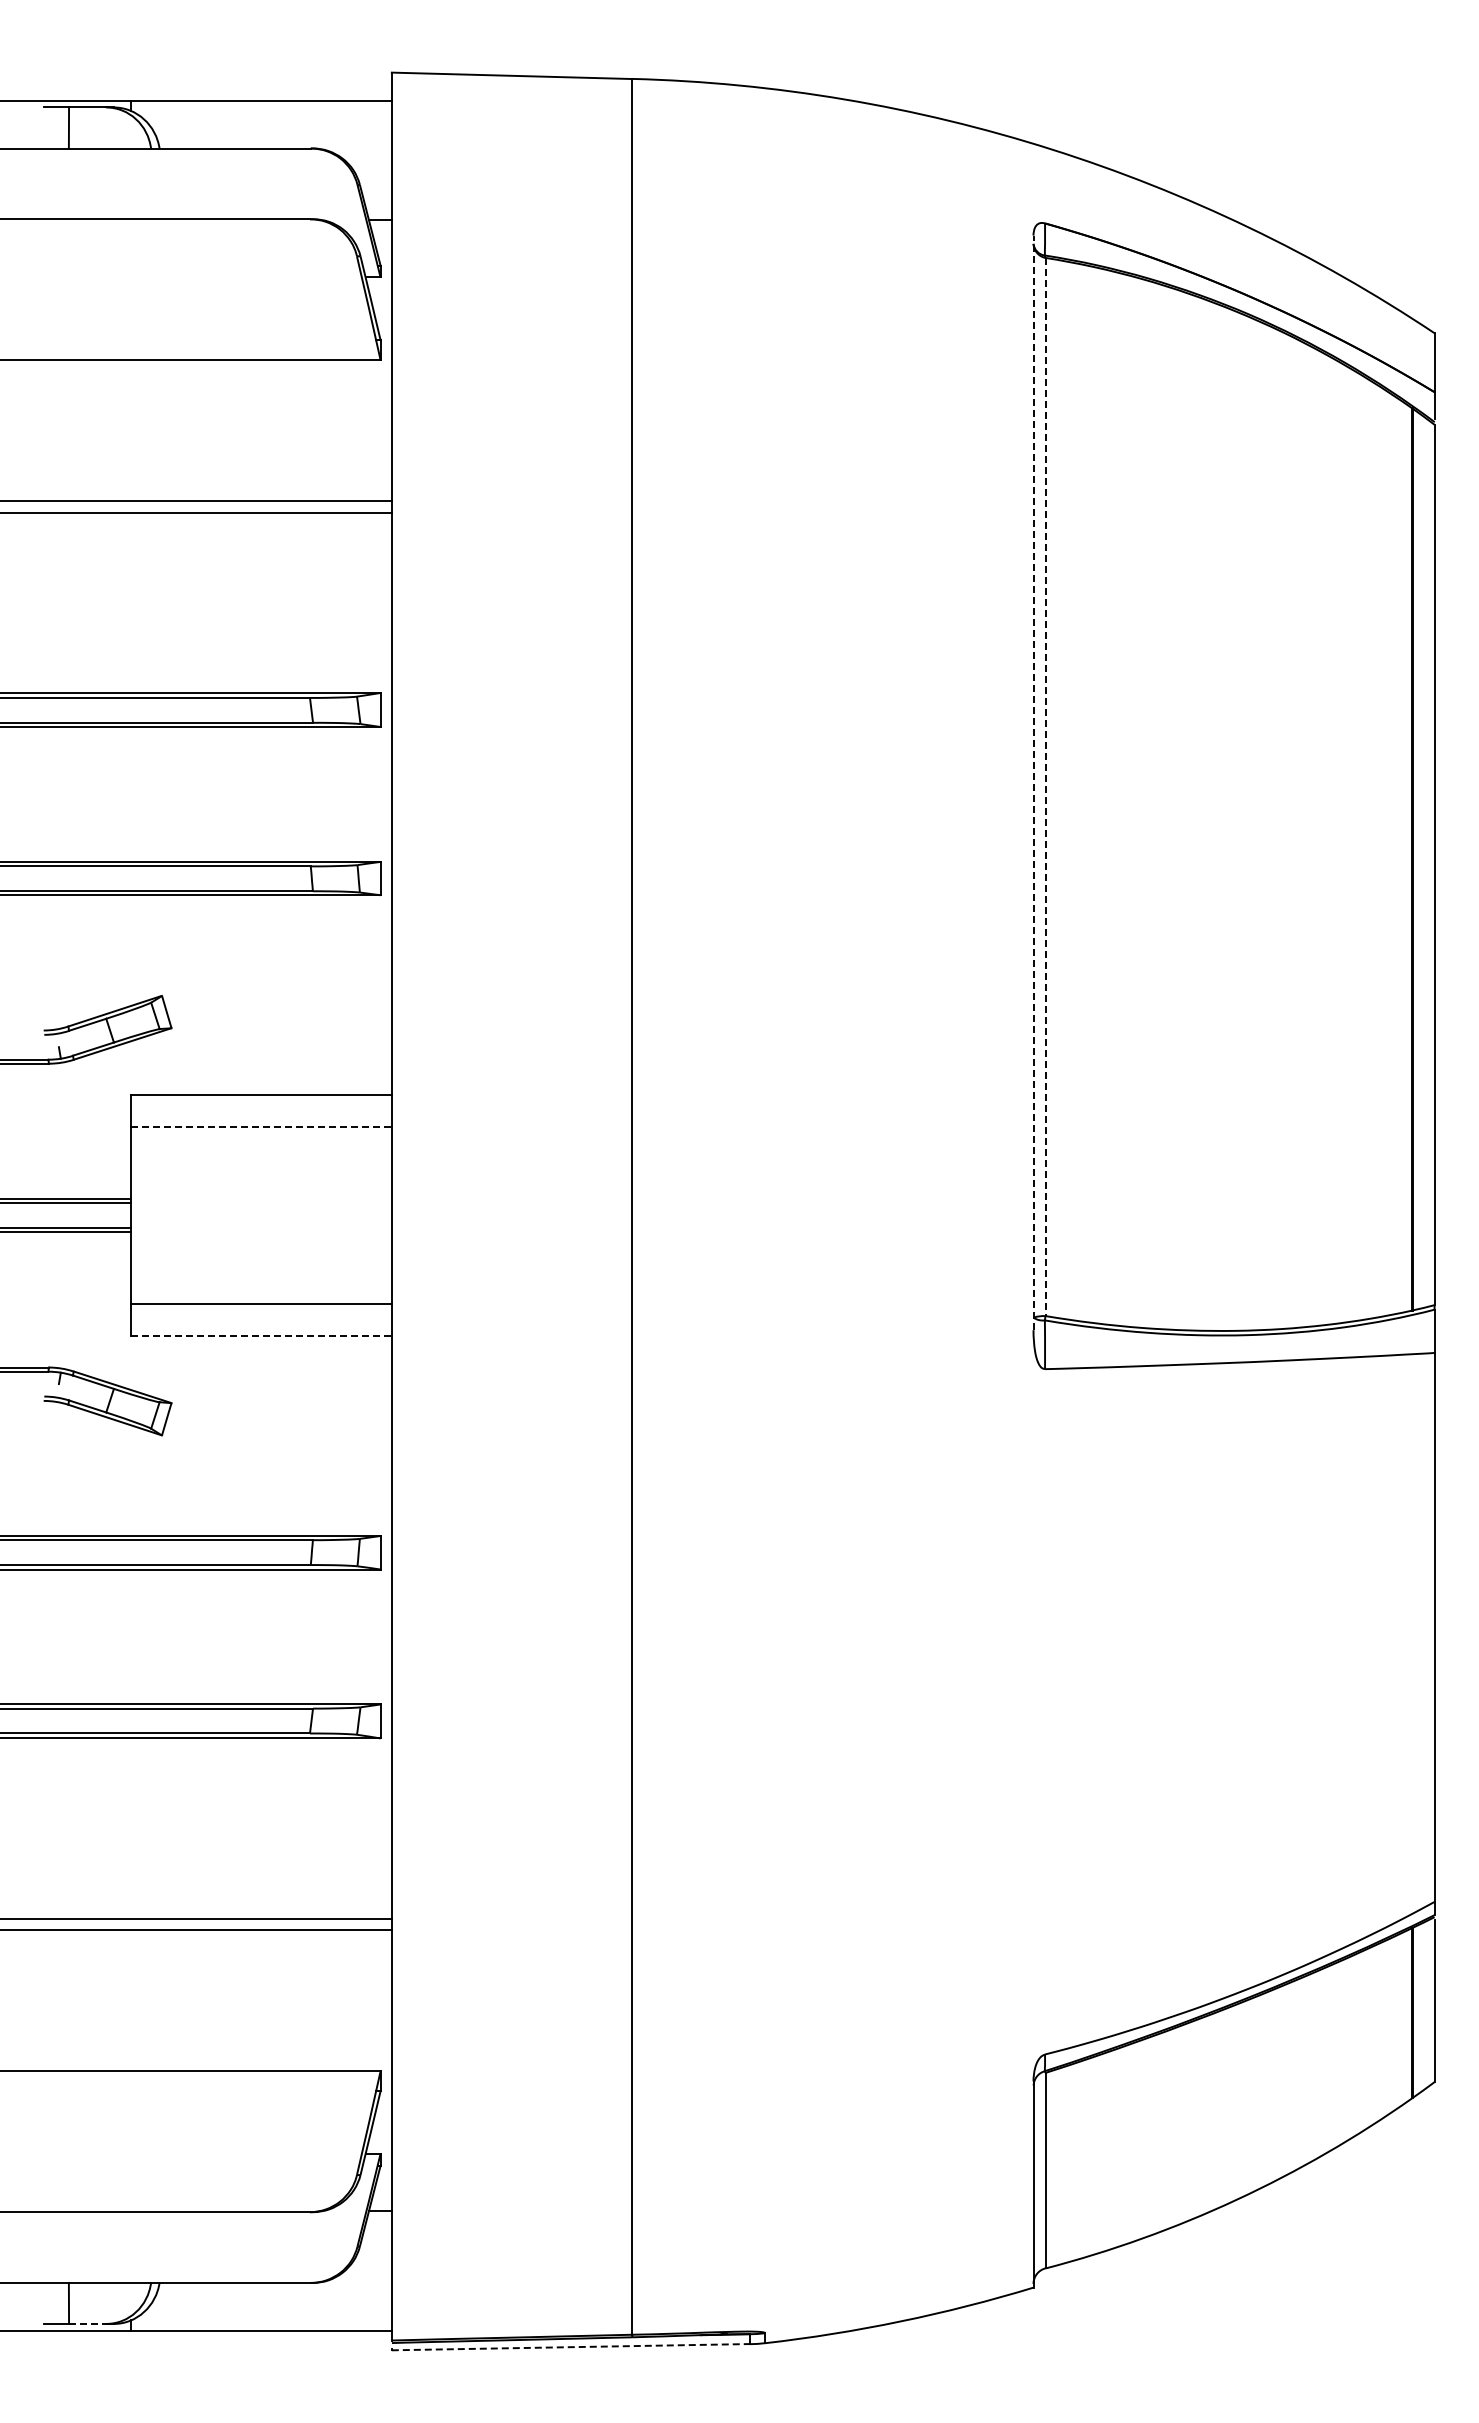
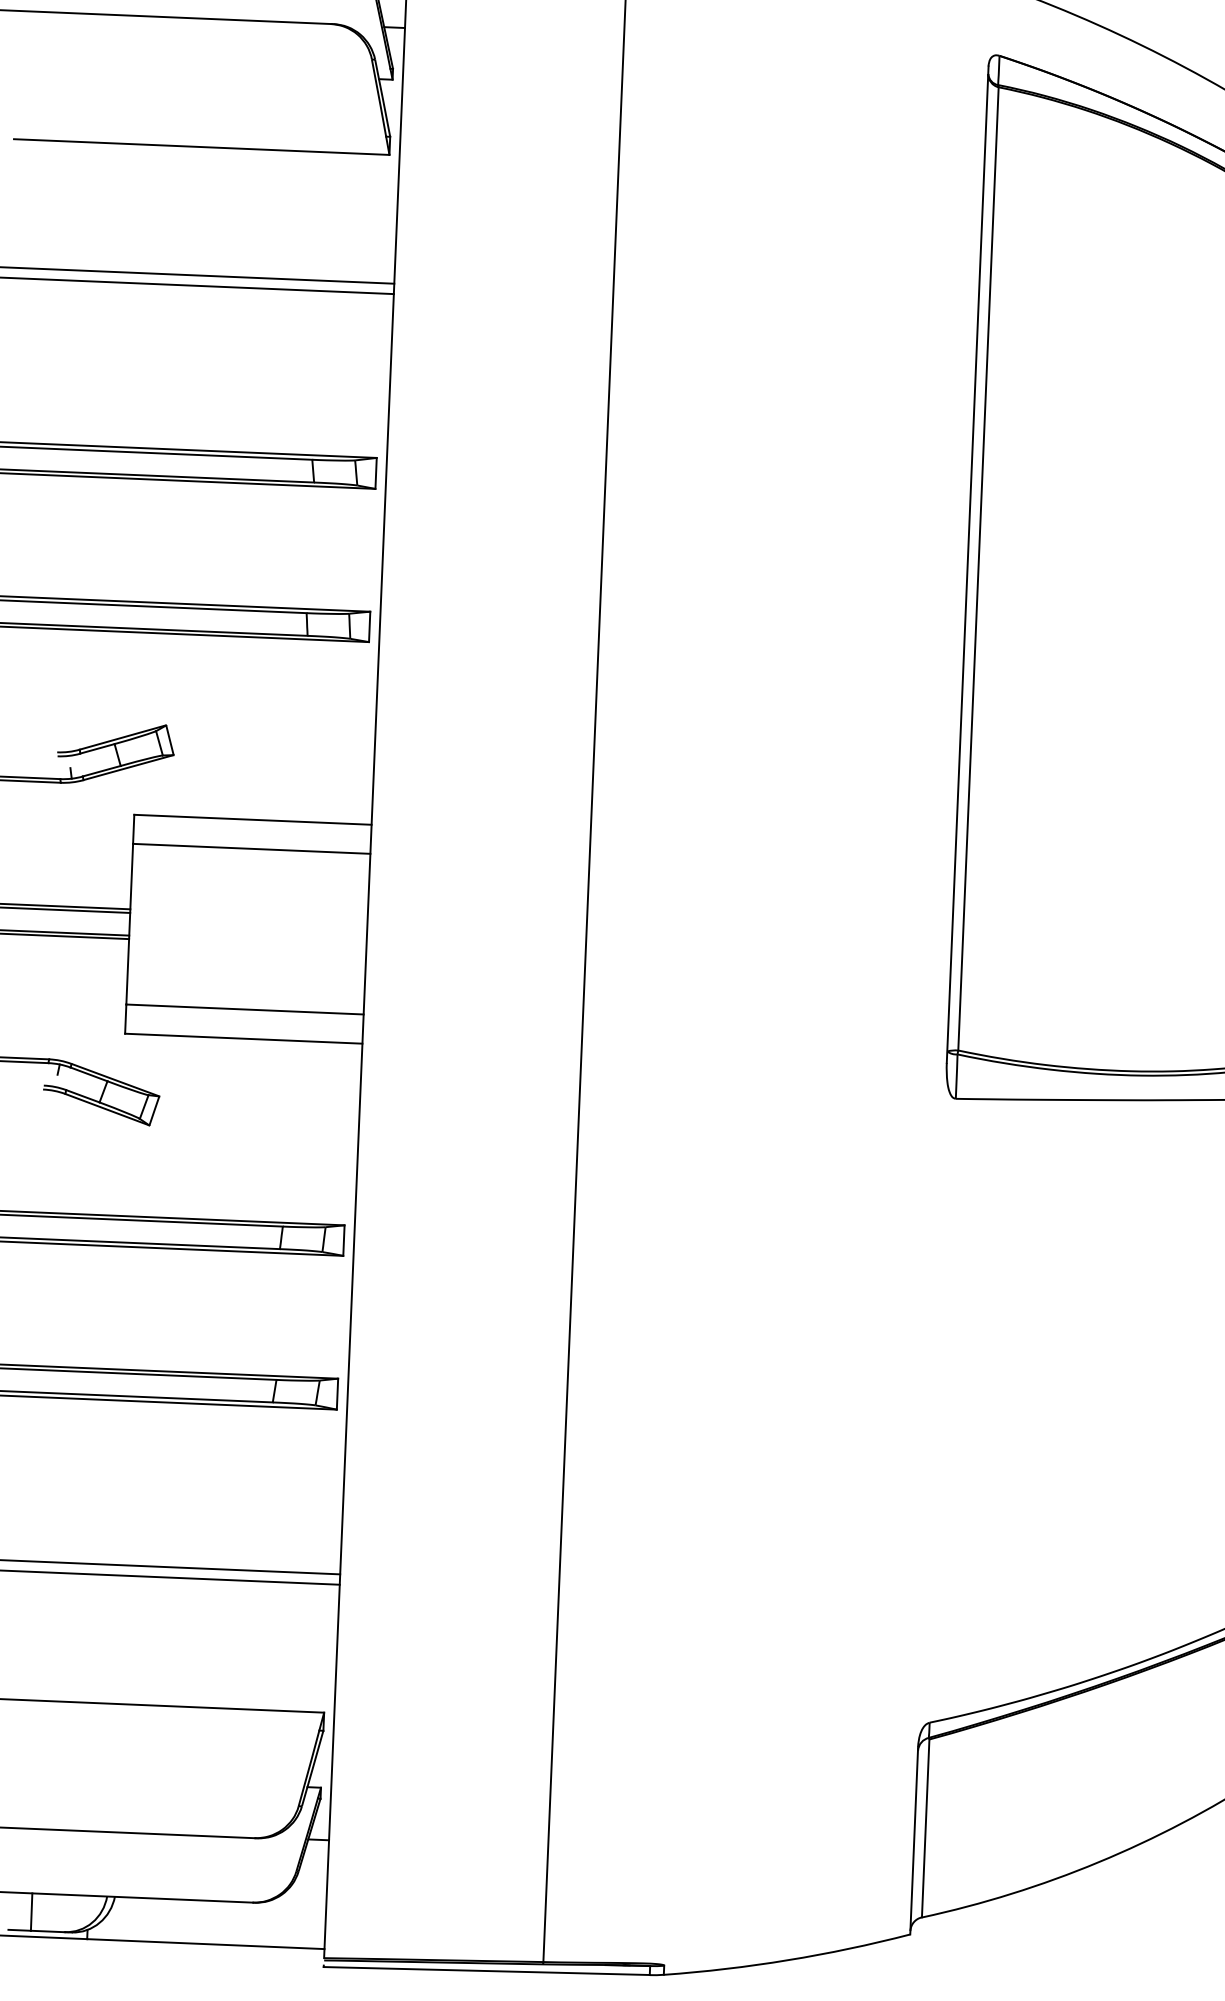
line: (1033, 782) -> (967, 564), dashed -> solid
line: (1045, 787) -> (978, 569), dashed -> solid
line: (261, 1127) -> (251, 848), dashed -> solid
line: (261, 1335) -> (243, 1038), dashed -> solid
line: (87, 2324) -> (47, 1931), dashed -> solid
line: (570, 2347) -> (486, 1971), dashed -> solid

